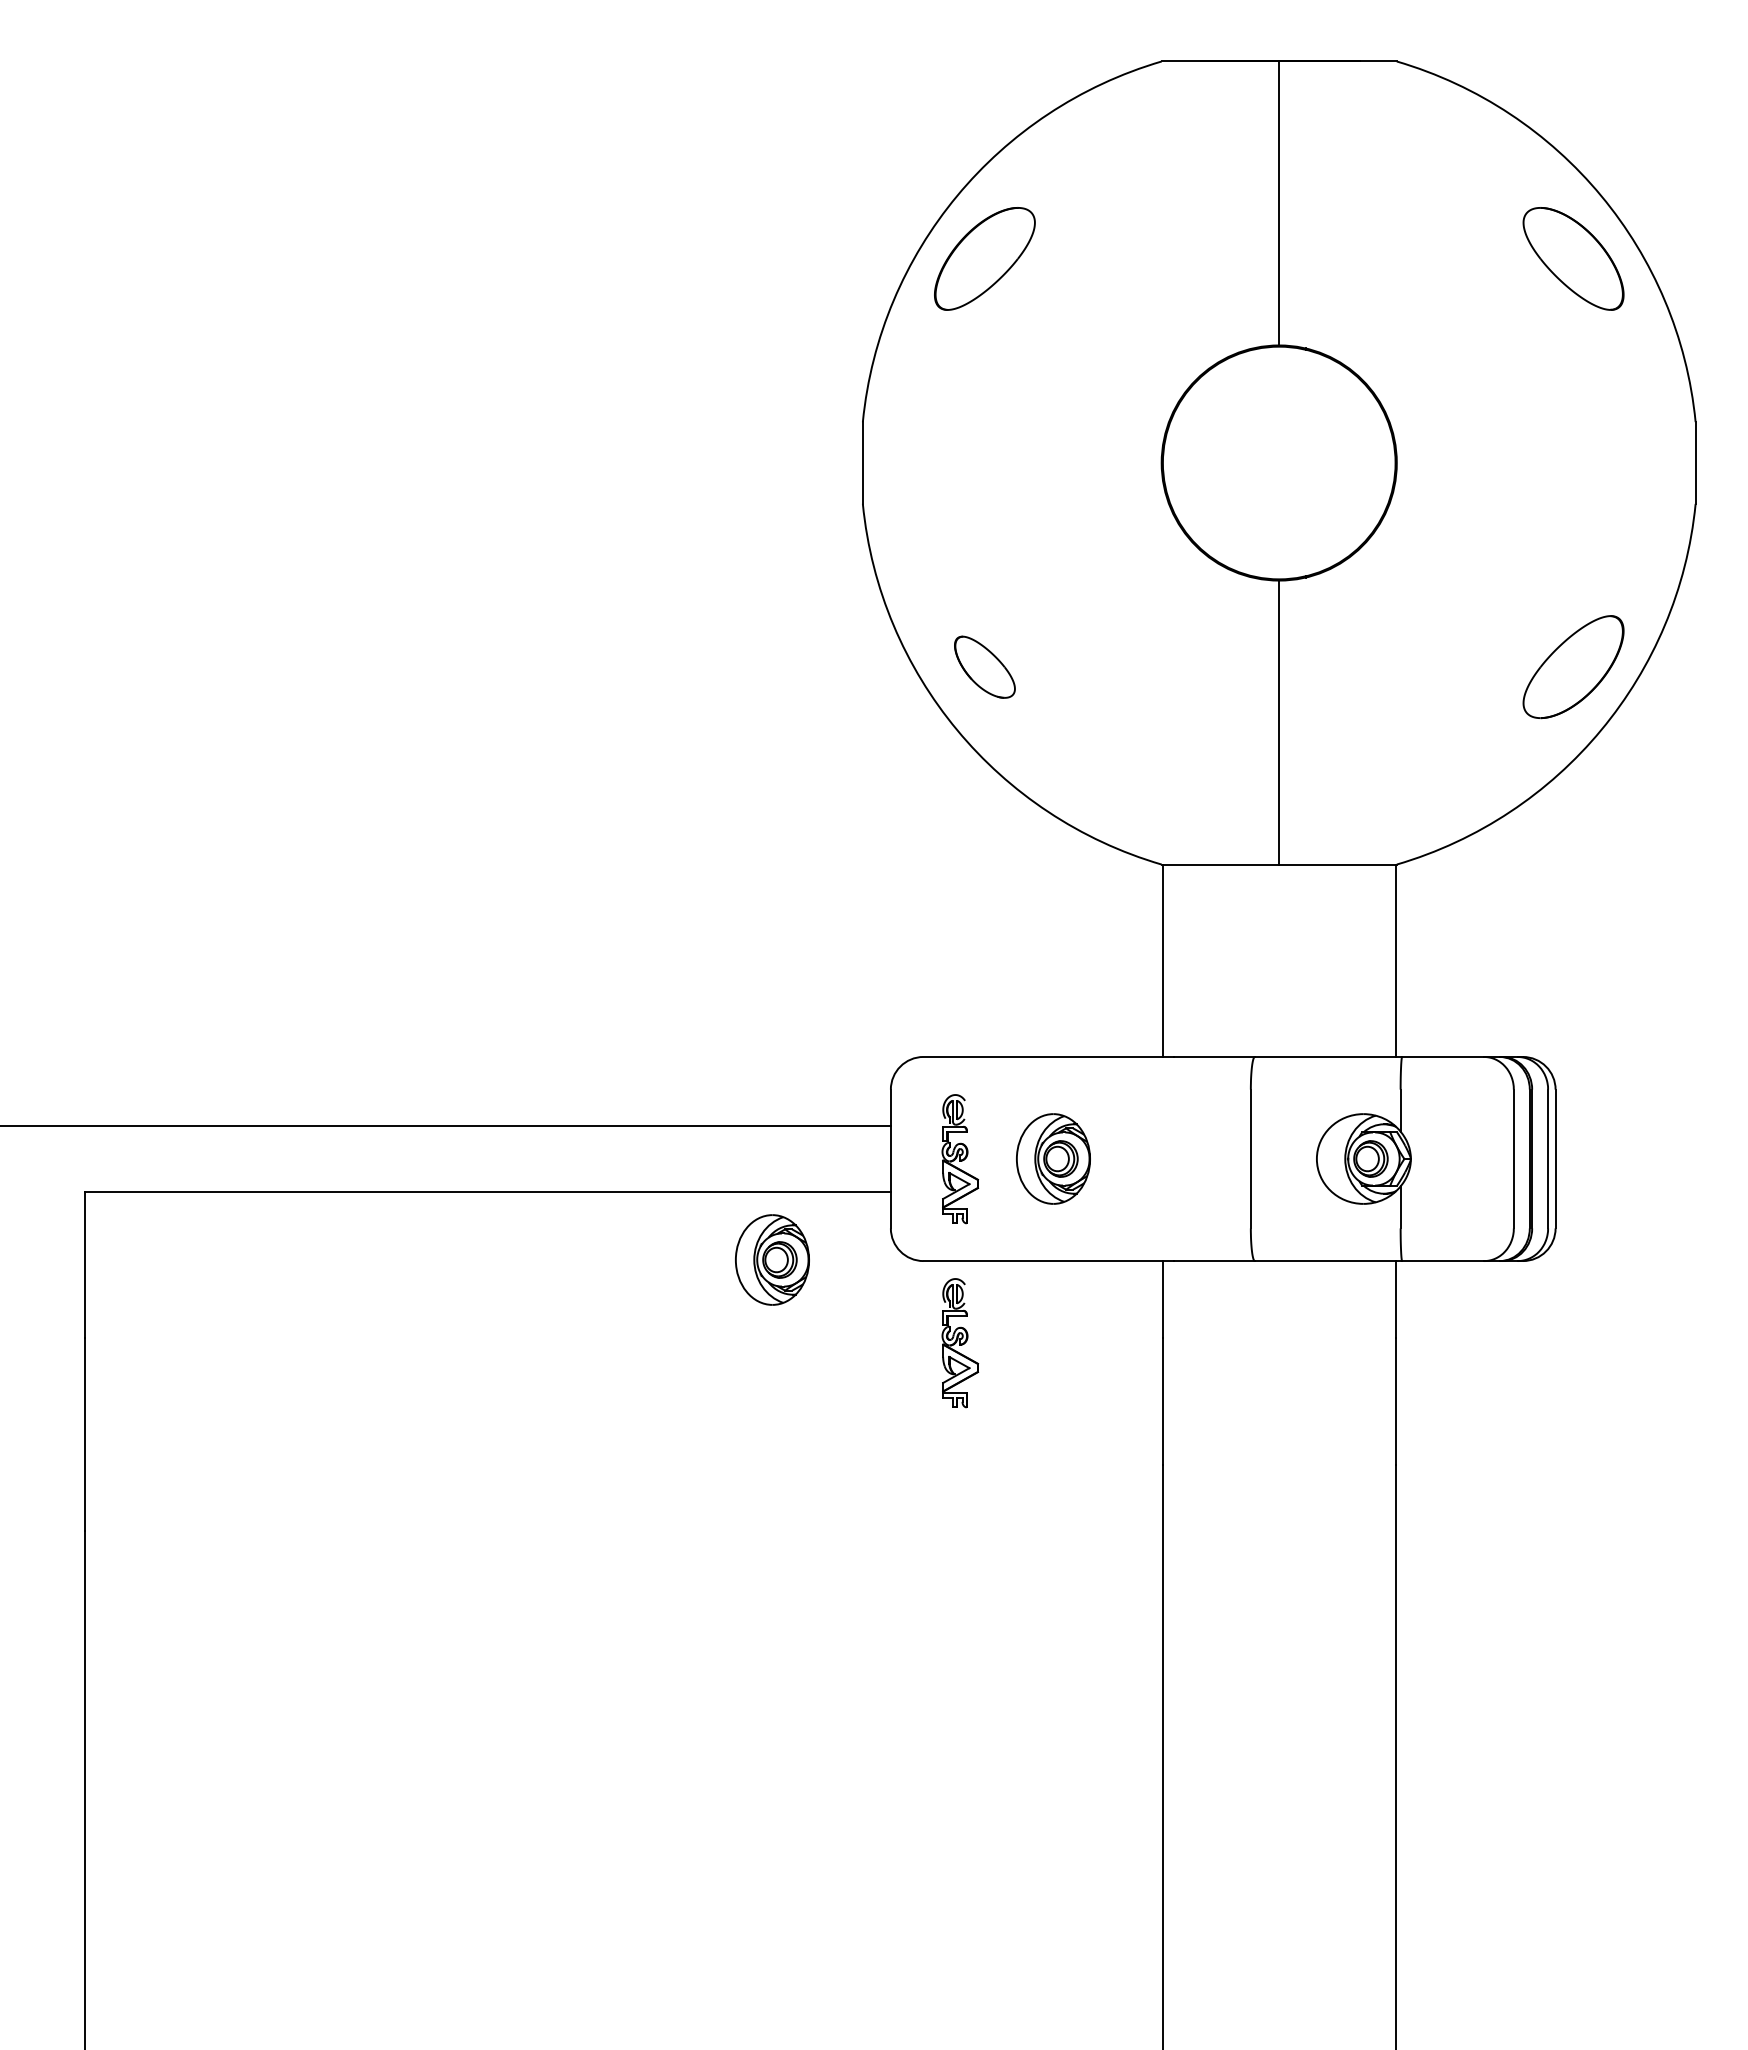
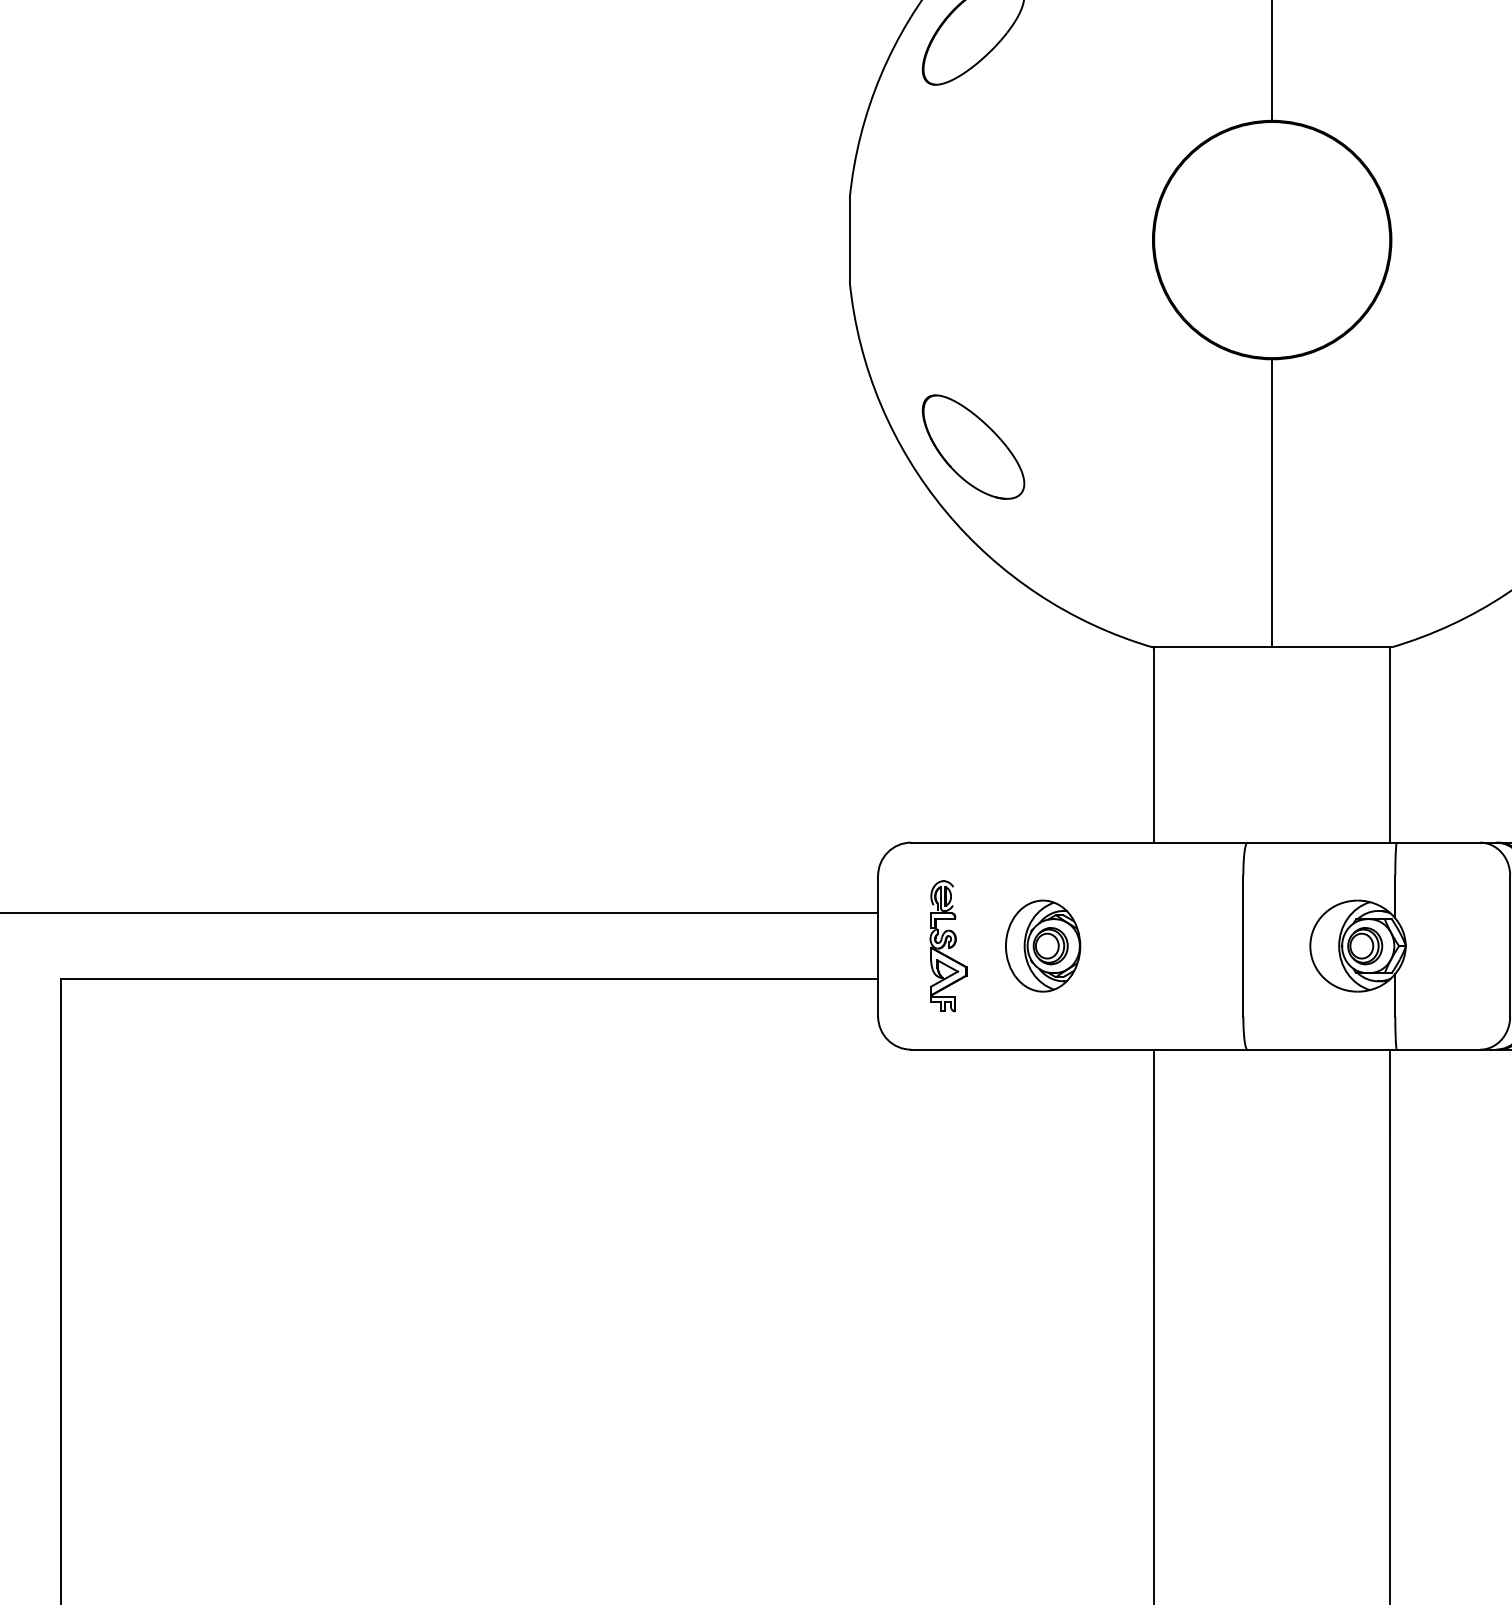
part: (984, 667) -> (973, 447), size x1.67
part: (772, 1259) -> (758, 1048), removed
part: (960, 1343) -> (948, 1133), removed

